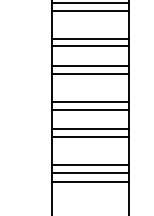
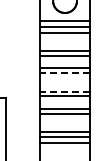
line: (90, 74) -> (65, 73), solid -> dashed
line: (90, 102) -> (65, 91), solid -> dashed

